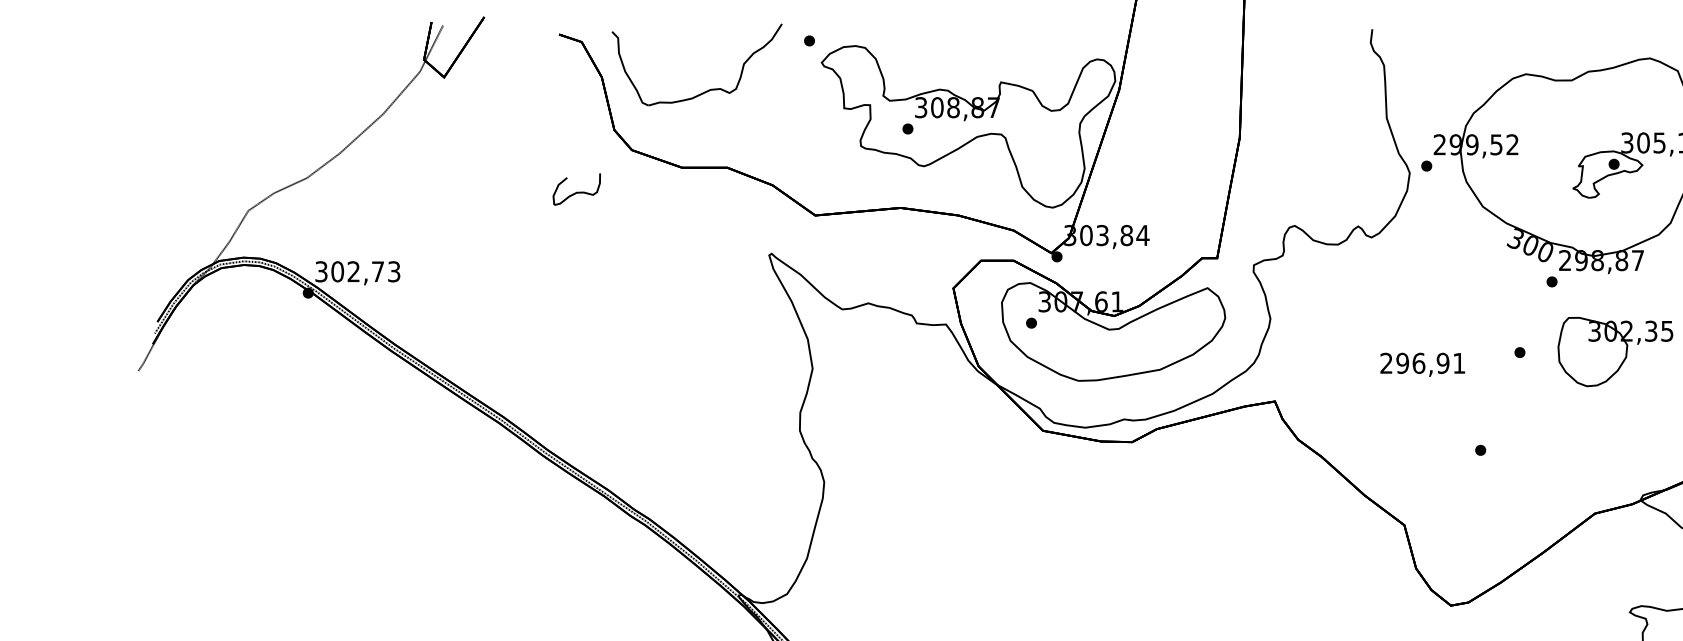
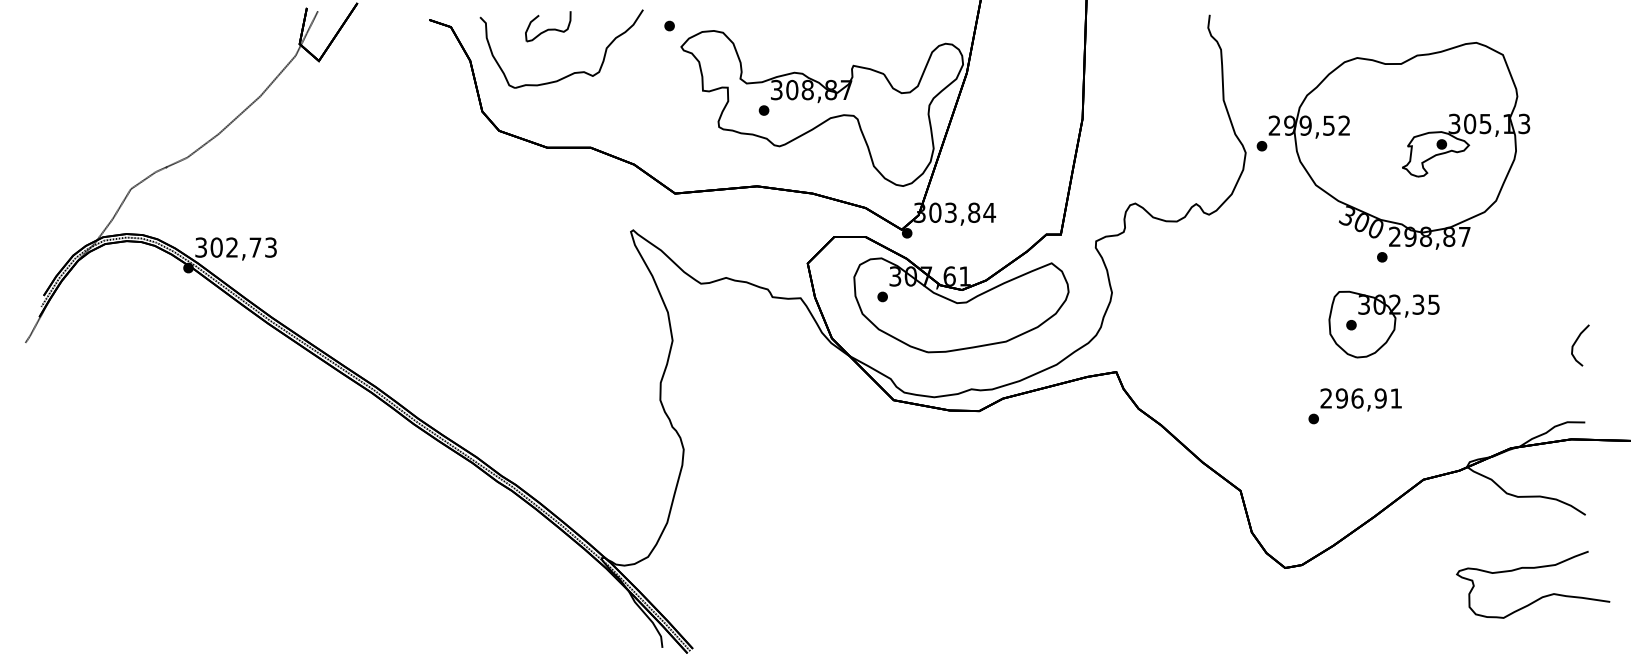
part: (577, 189) -> (548, 26), moved
part: (1614, 351) -> (1383, 324), moved
text: (1422, 364) -> (1360, 399), moved

